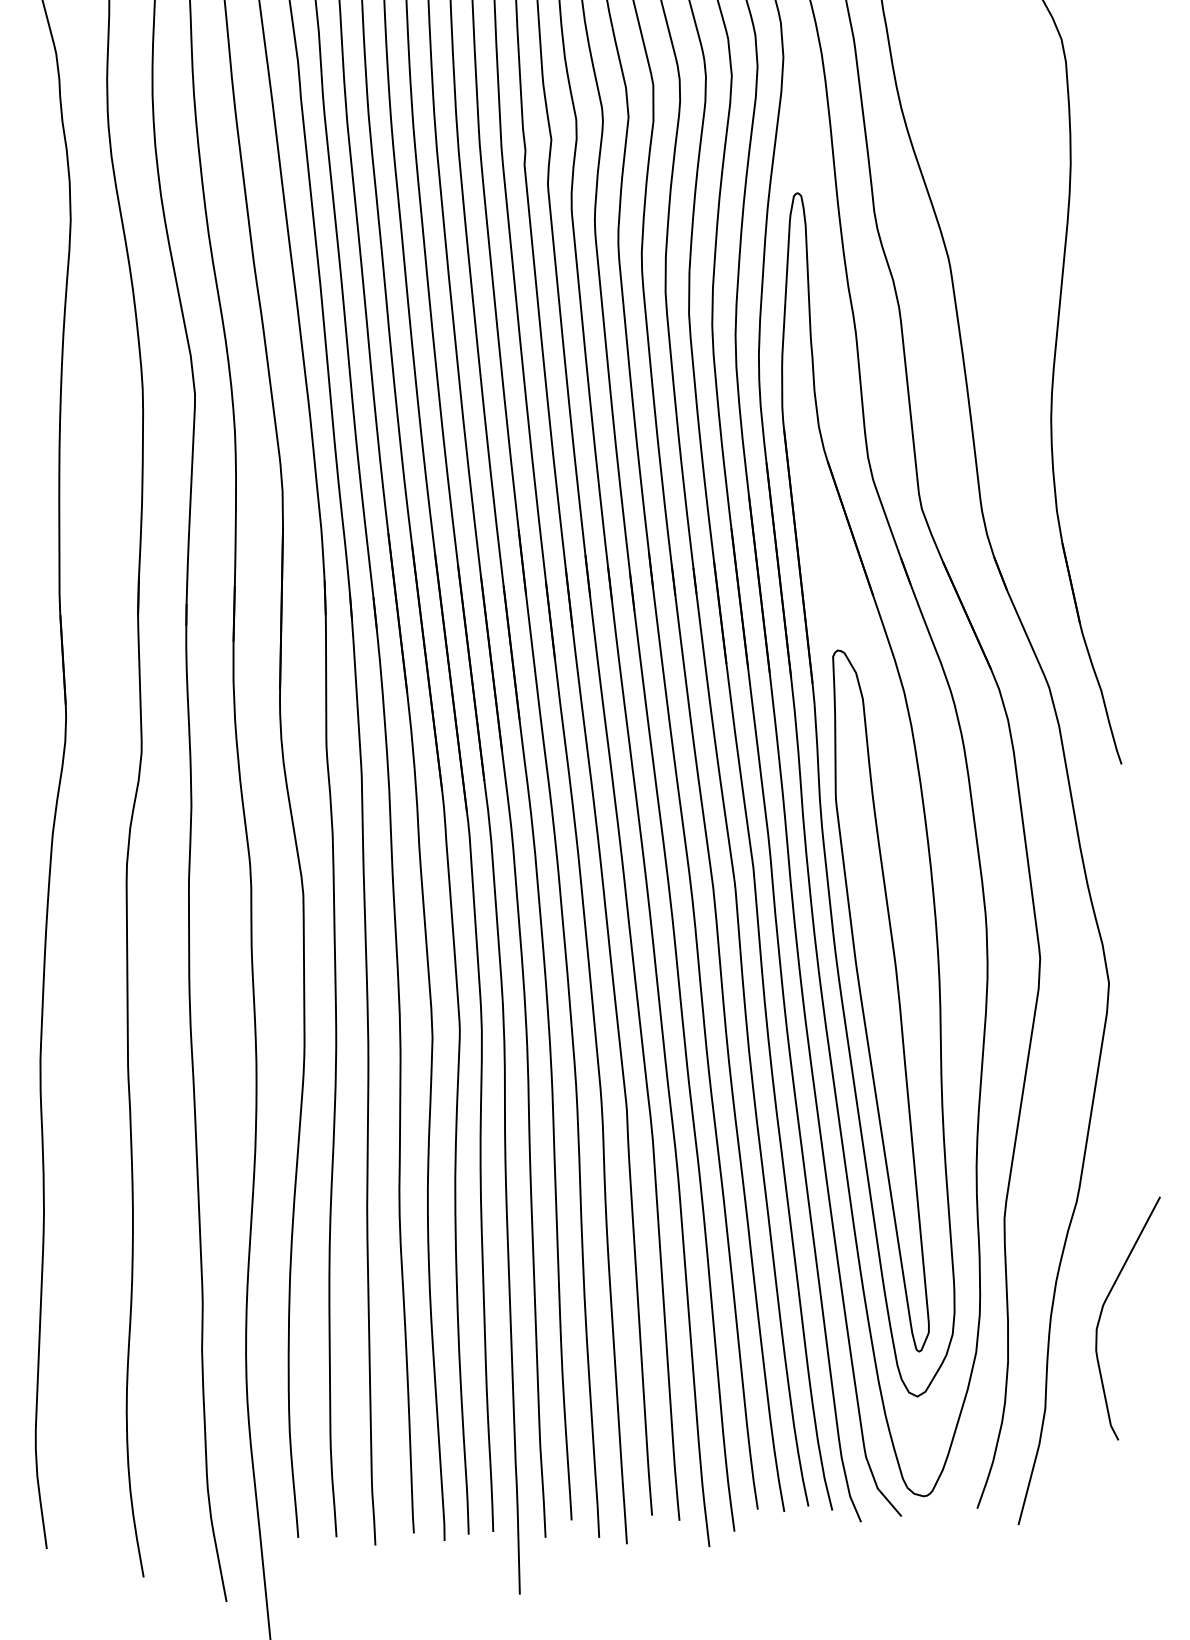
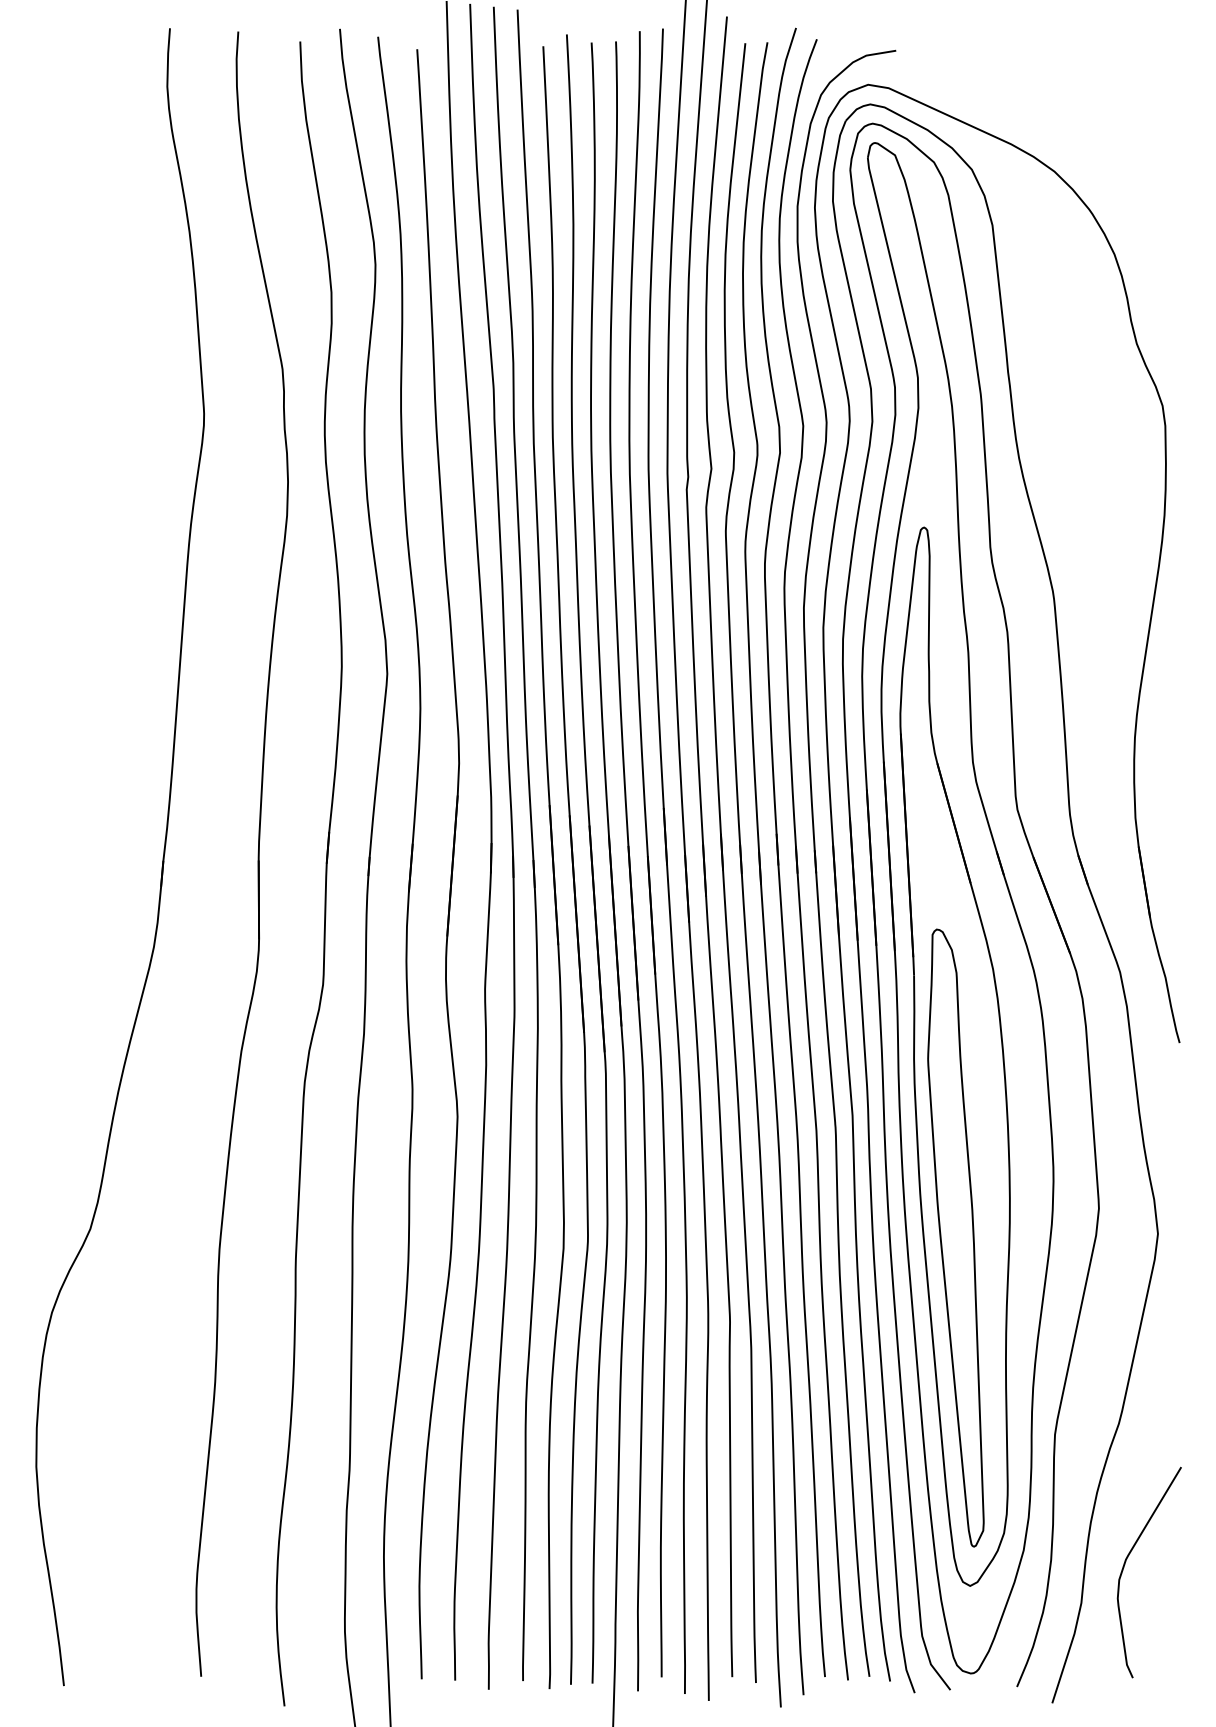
curve: (1102, 1311) -> (1125, 1564), moved

